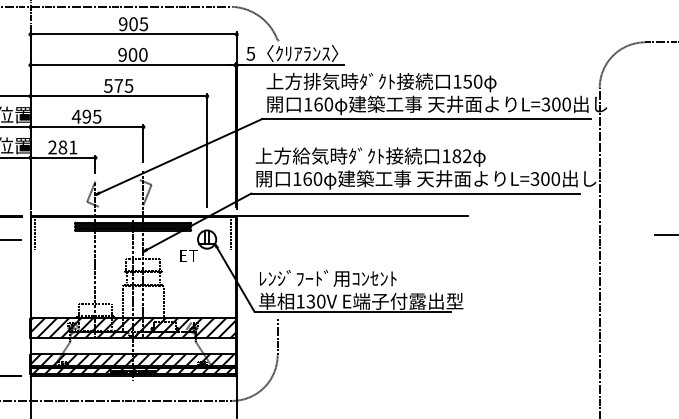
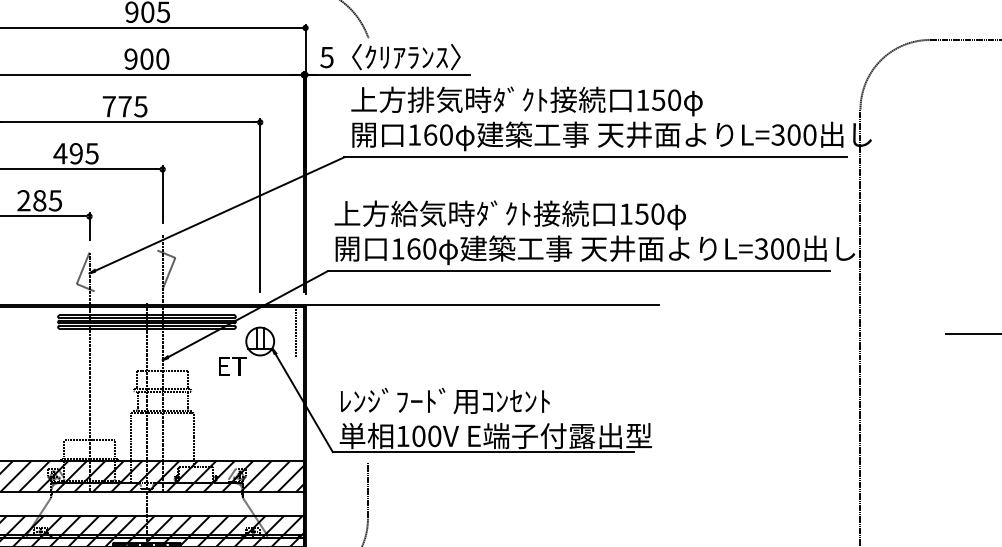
text: (108, 85) -> (109, 105), 575 -> 775
text: (72, 147) -> (54, 200), 281 -> 285
text: (461, 156) -> (649, 214), 182 -> 150
text: (310, 301) -> (418, 436), 130V -> 100V

